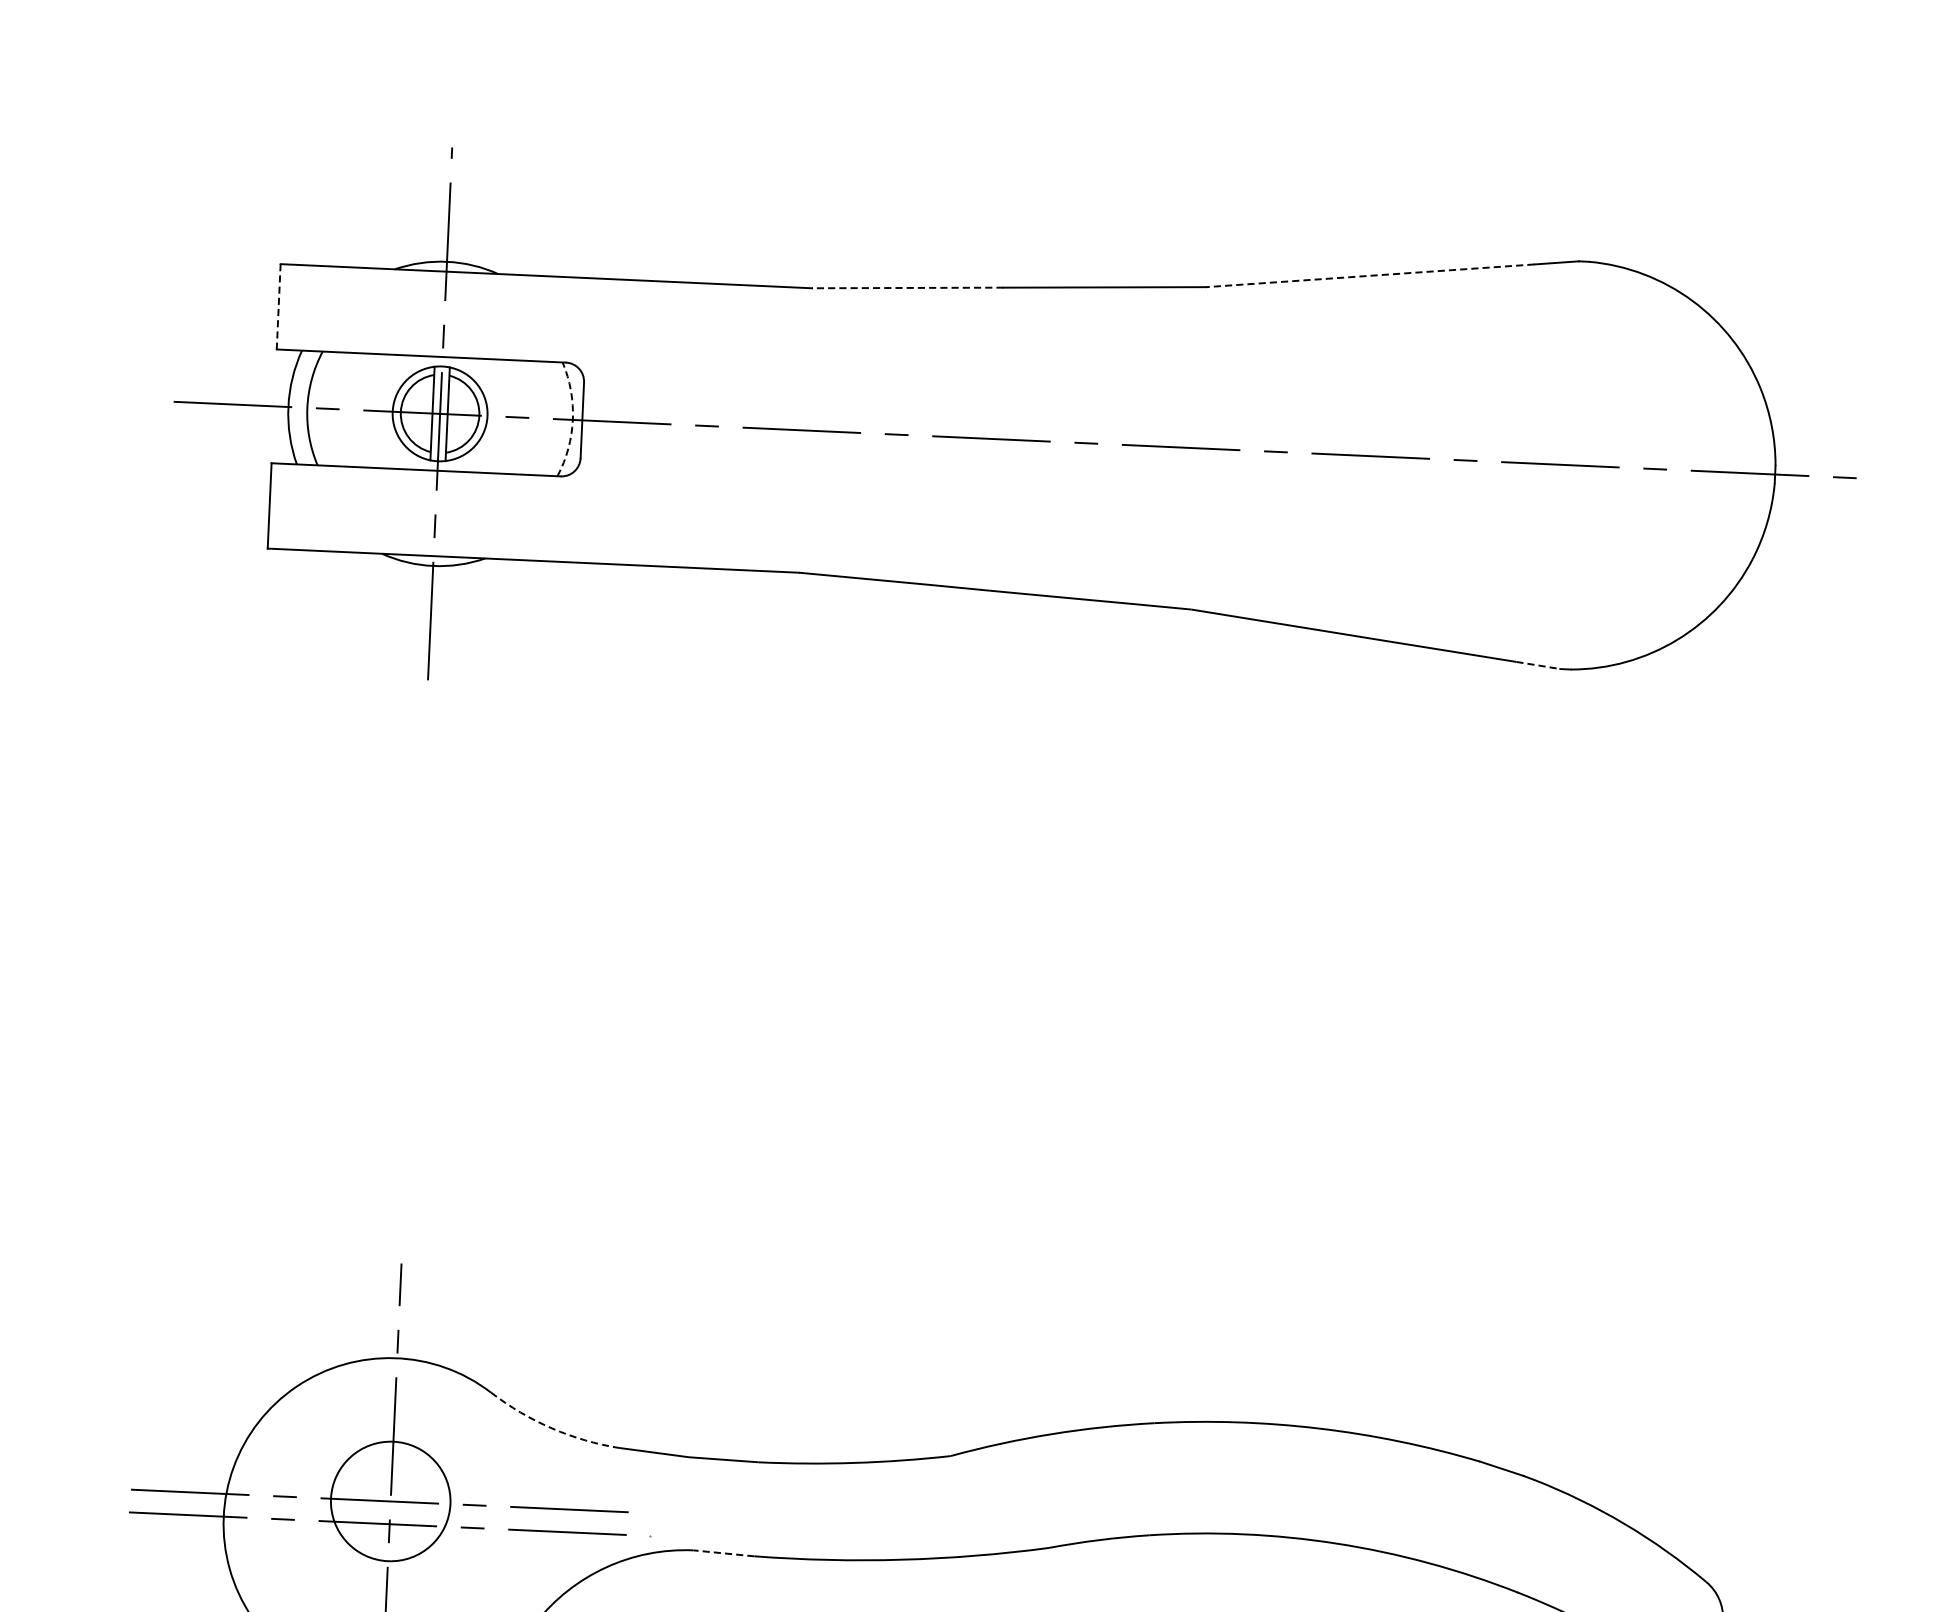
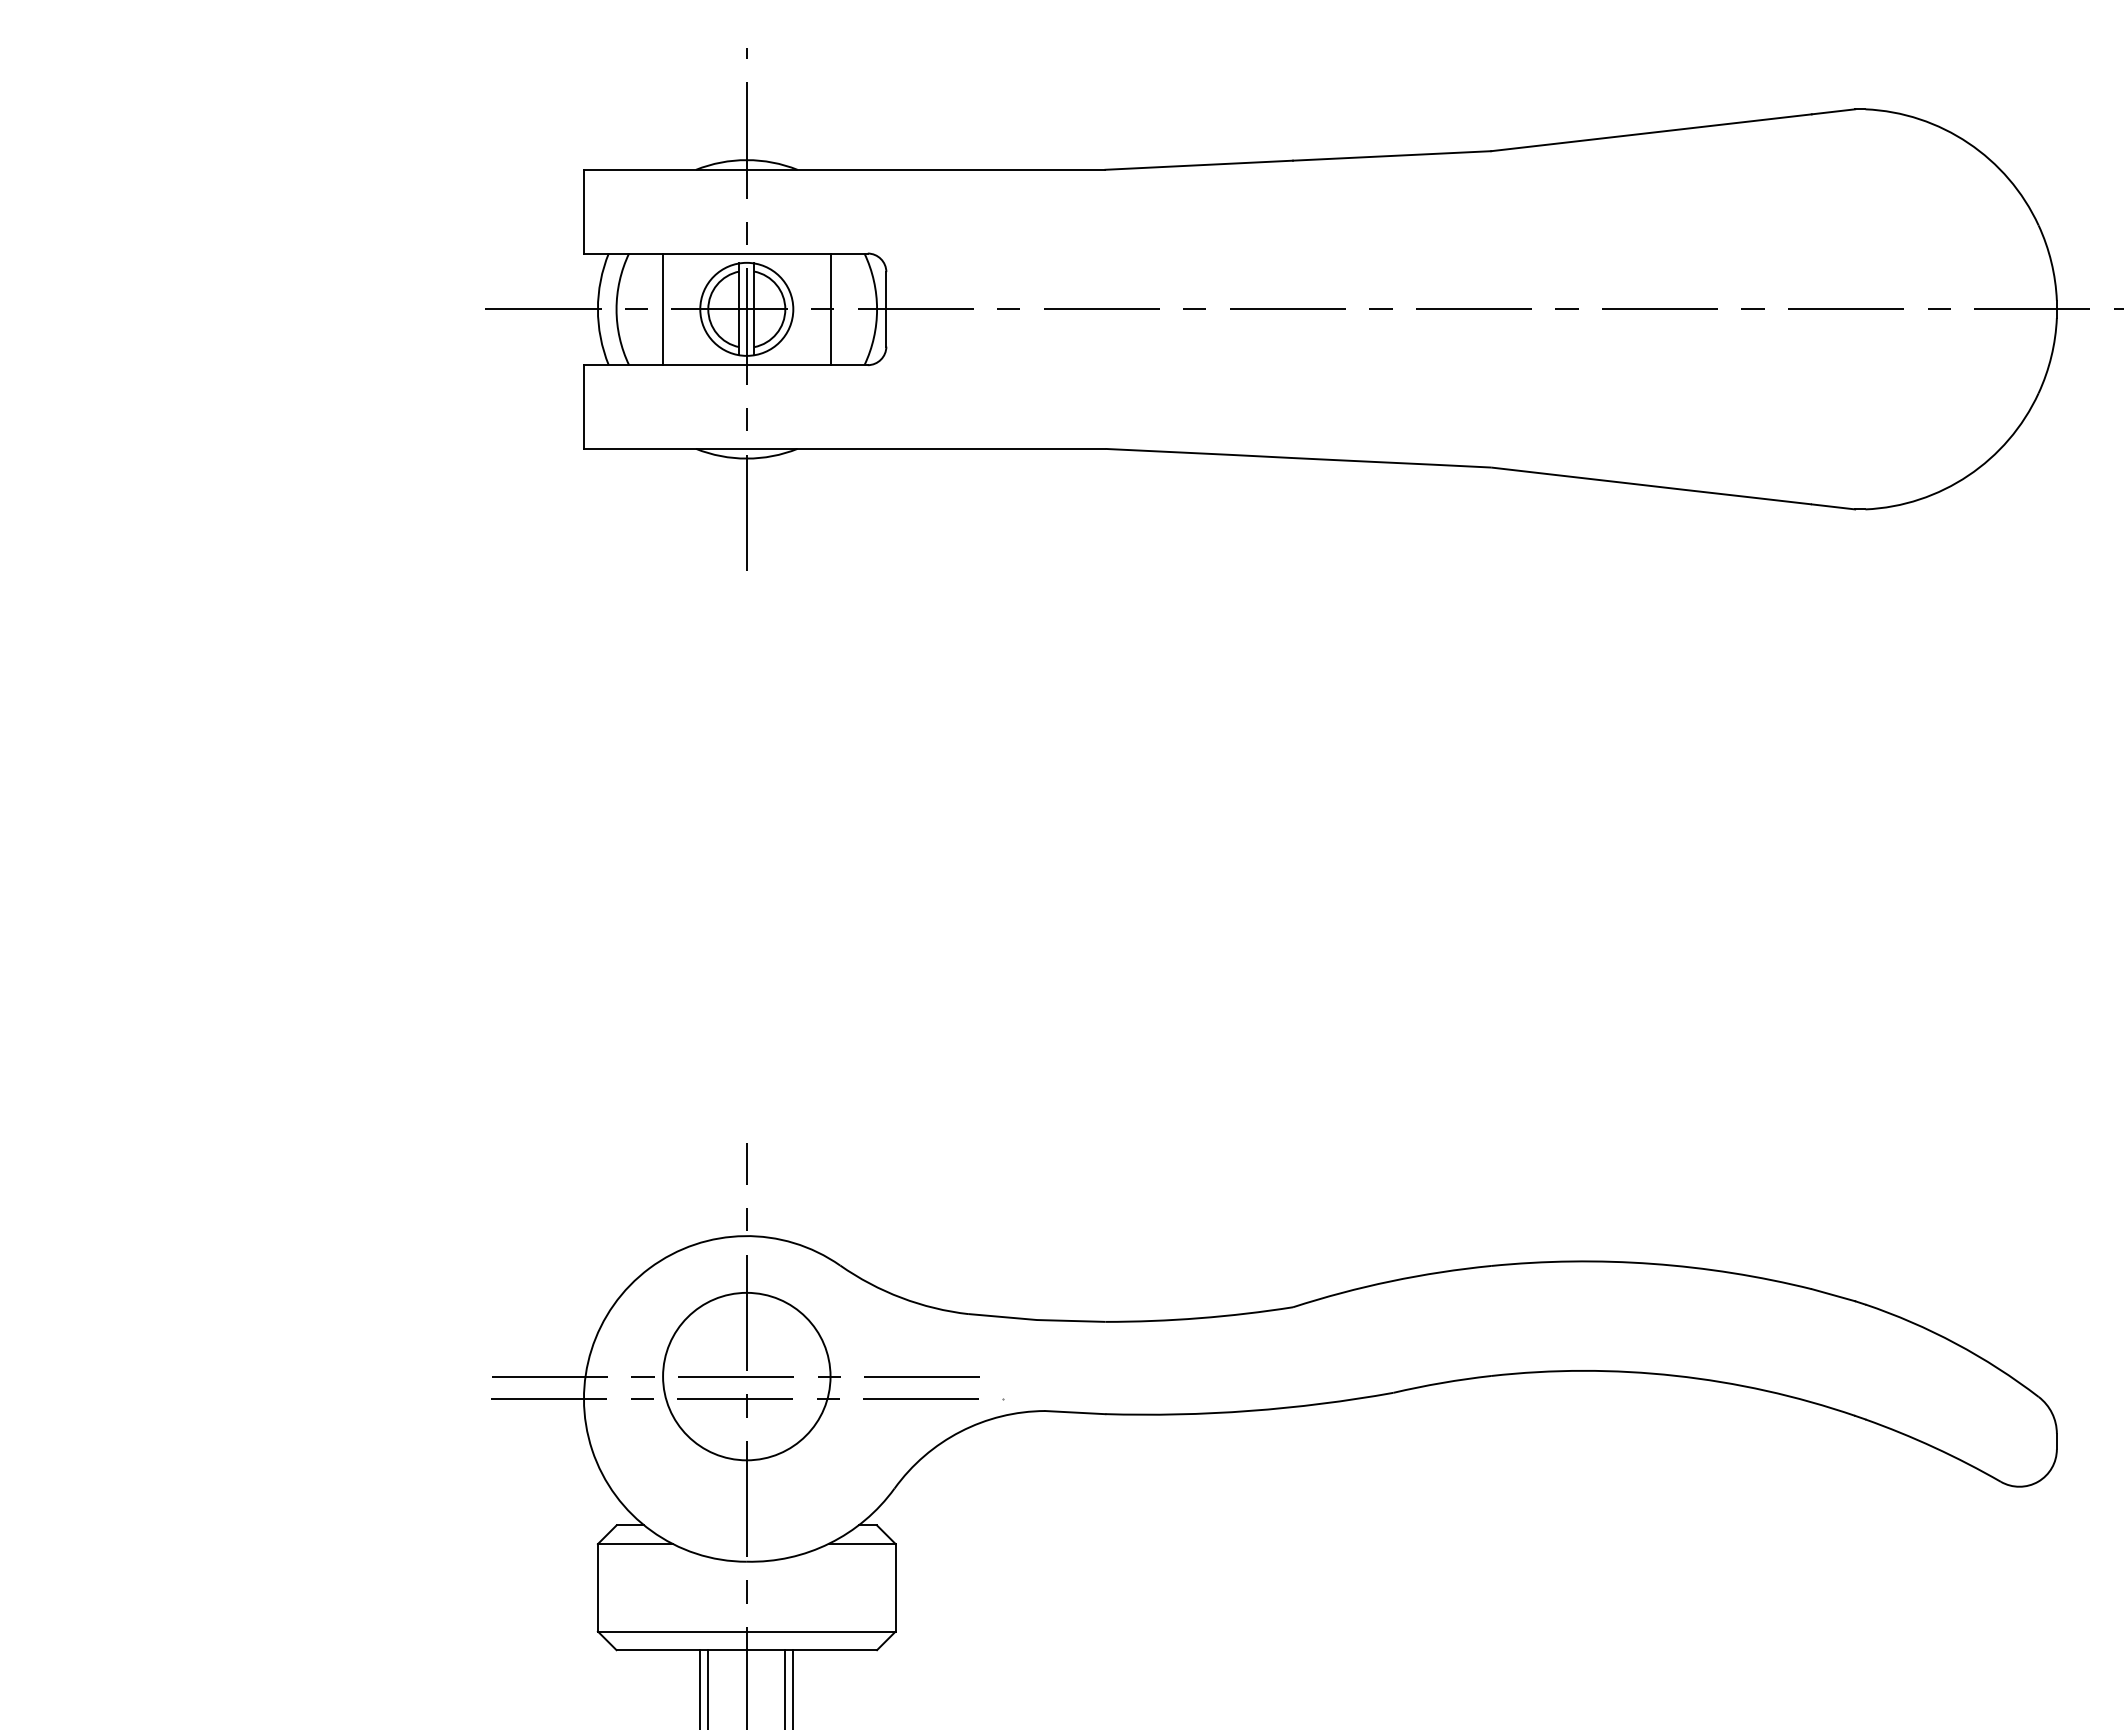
line: (1369, 275) -> (1650, 132), dashed -> solid
line: (908, 288) -> (1199, 165), dashed -> solid
line: (278, 306) -> (583, 211), dashed -> solid
line: (355, 410) -> (663, 309), added
line: (525, 417) -> (830, 309), added
arc: (573, 420) -> (877, 309), dashed -> solid
line: (1538, 665) -> (1833, 506), dashed -> solid
arc: (552, 1428) -> (901, 1297), dashed -> solid
circle: (390, 1501) -> (746, 1376), size x1.43
line: (723, 1553) -> (1074, 1412), dashed -> solid

